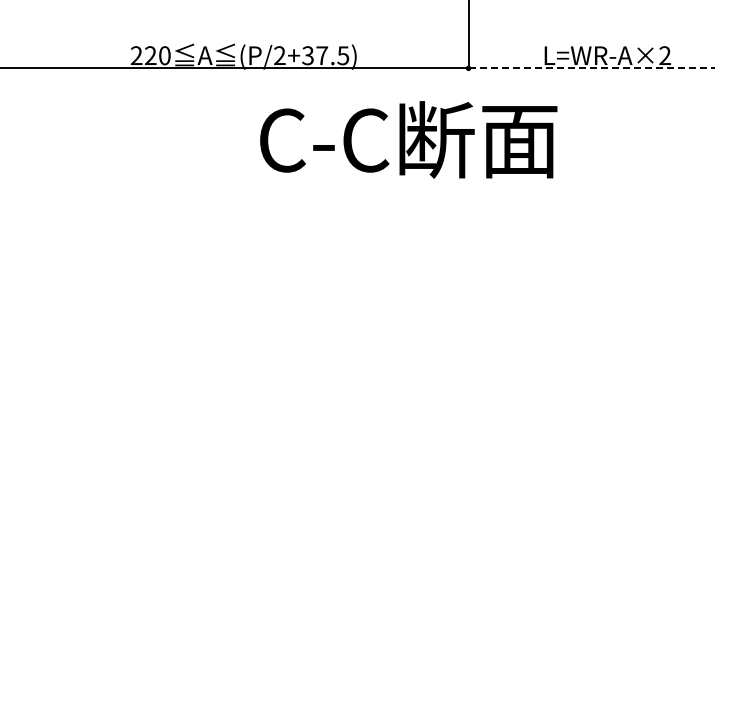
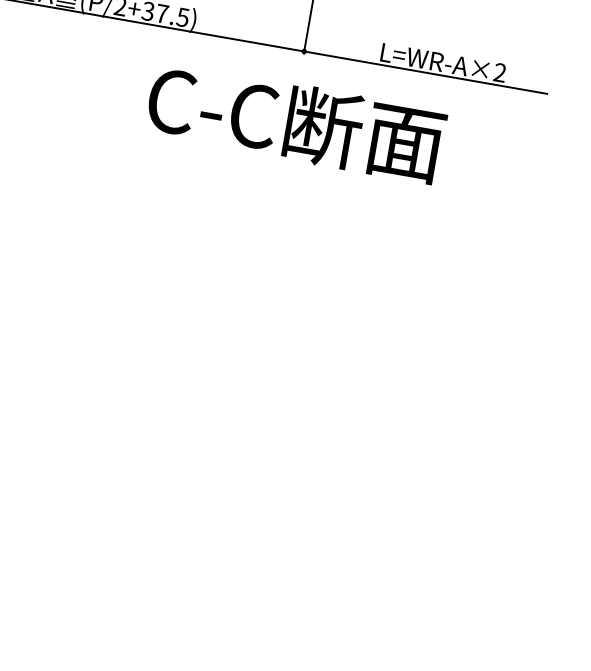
line: (592, 68) -> (426, 72), dashed -> solid
text: (408, 139) -> (295, 122), moved

